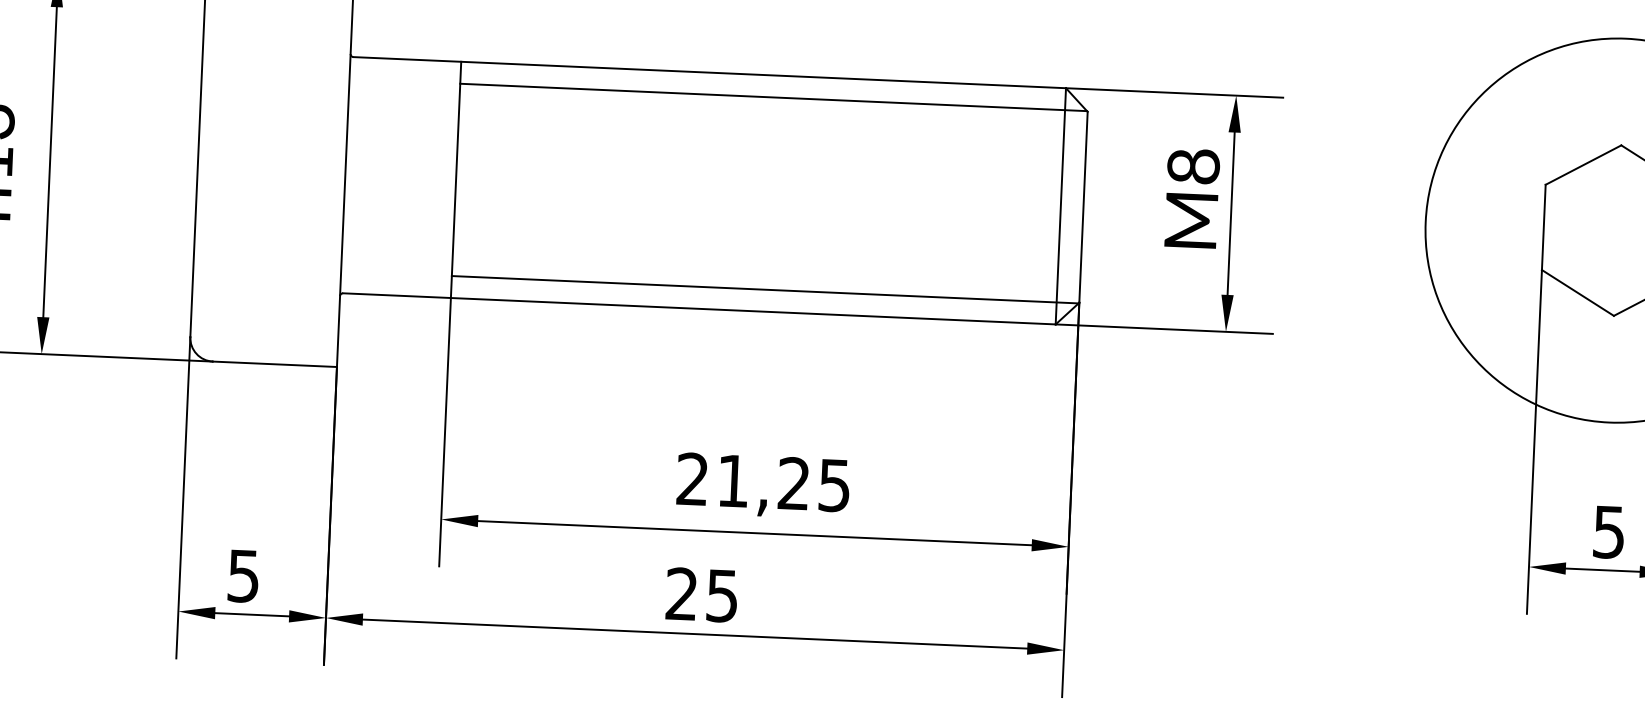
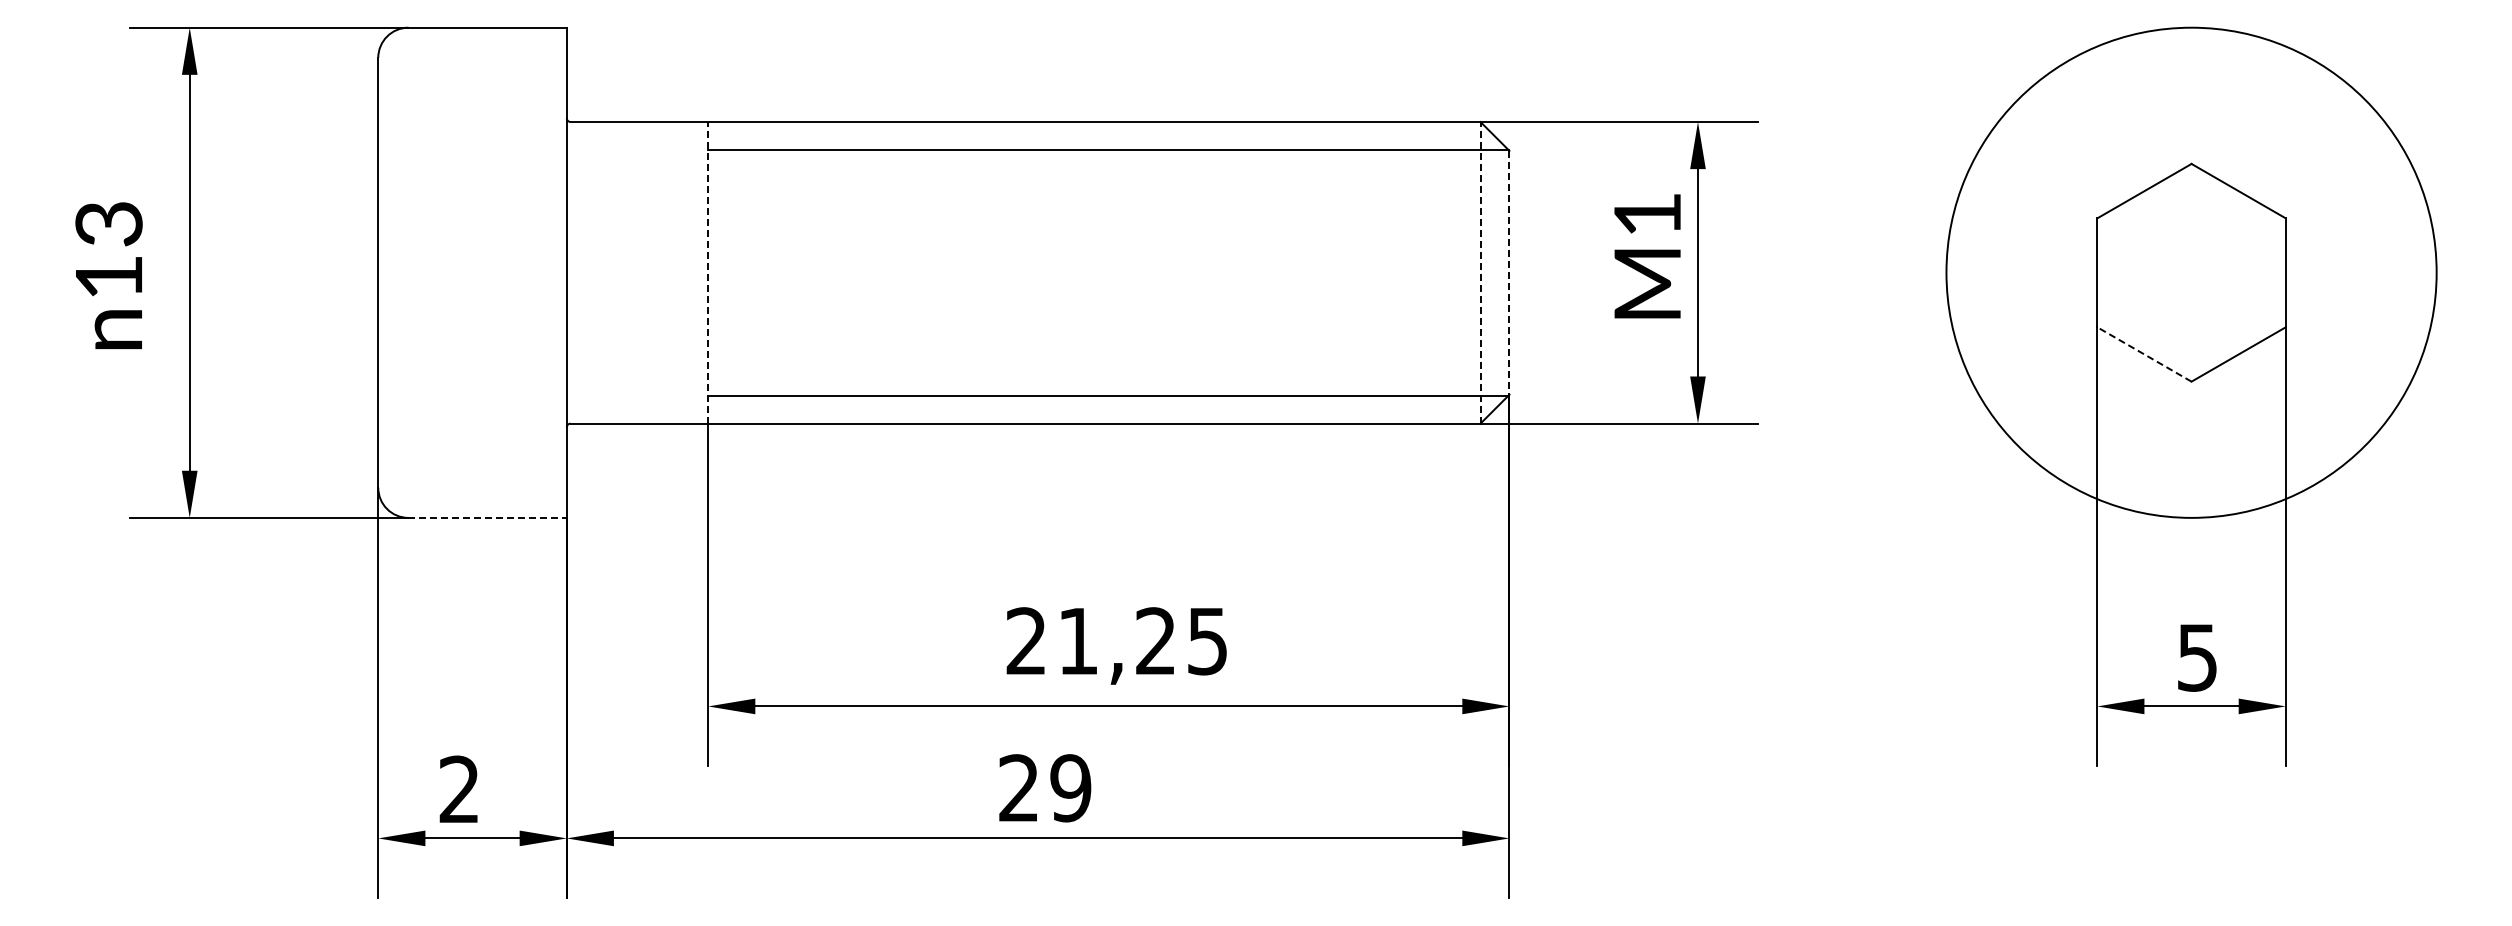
text: (1193, 166) -> (1647, 214), M8 -> M1
line: (456, 179) -> (708, 272), solid -> dashed
line: (1060, 206) -> (1480, 272), solid -> dashed
line: (1083, 207) -> (1509, 272), solid -> dashed
line: (1577, 292) -> (2144, 354), solid -> dashed
line: (275, 364) -> (488, 517), solid -> dashed
text: (242, 575) -> (458, 789), 5 -> 2
text: (722, 596) -> (1070, 788), 25 -> 29

